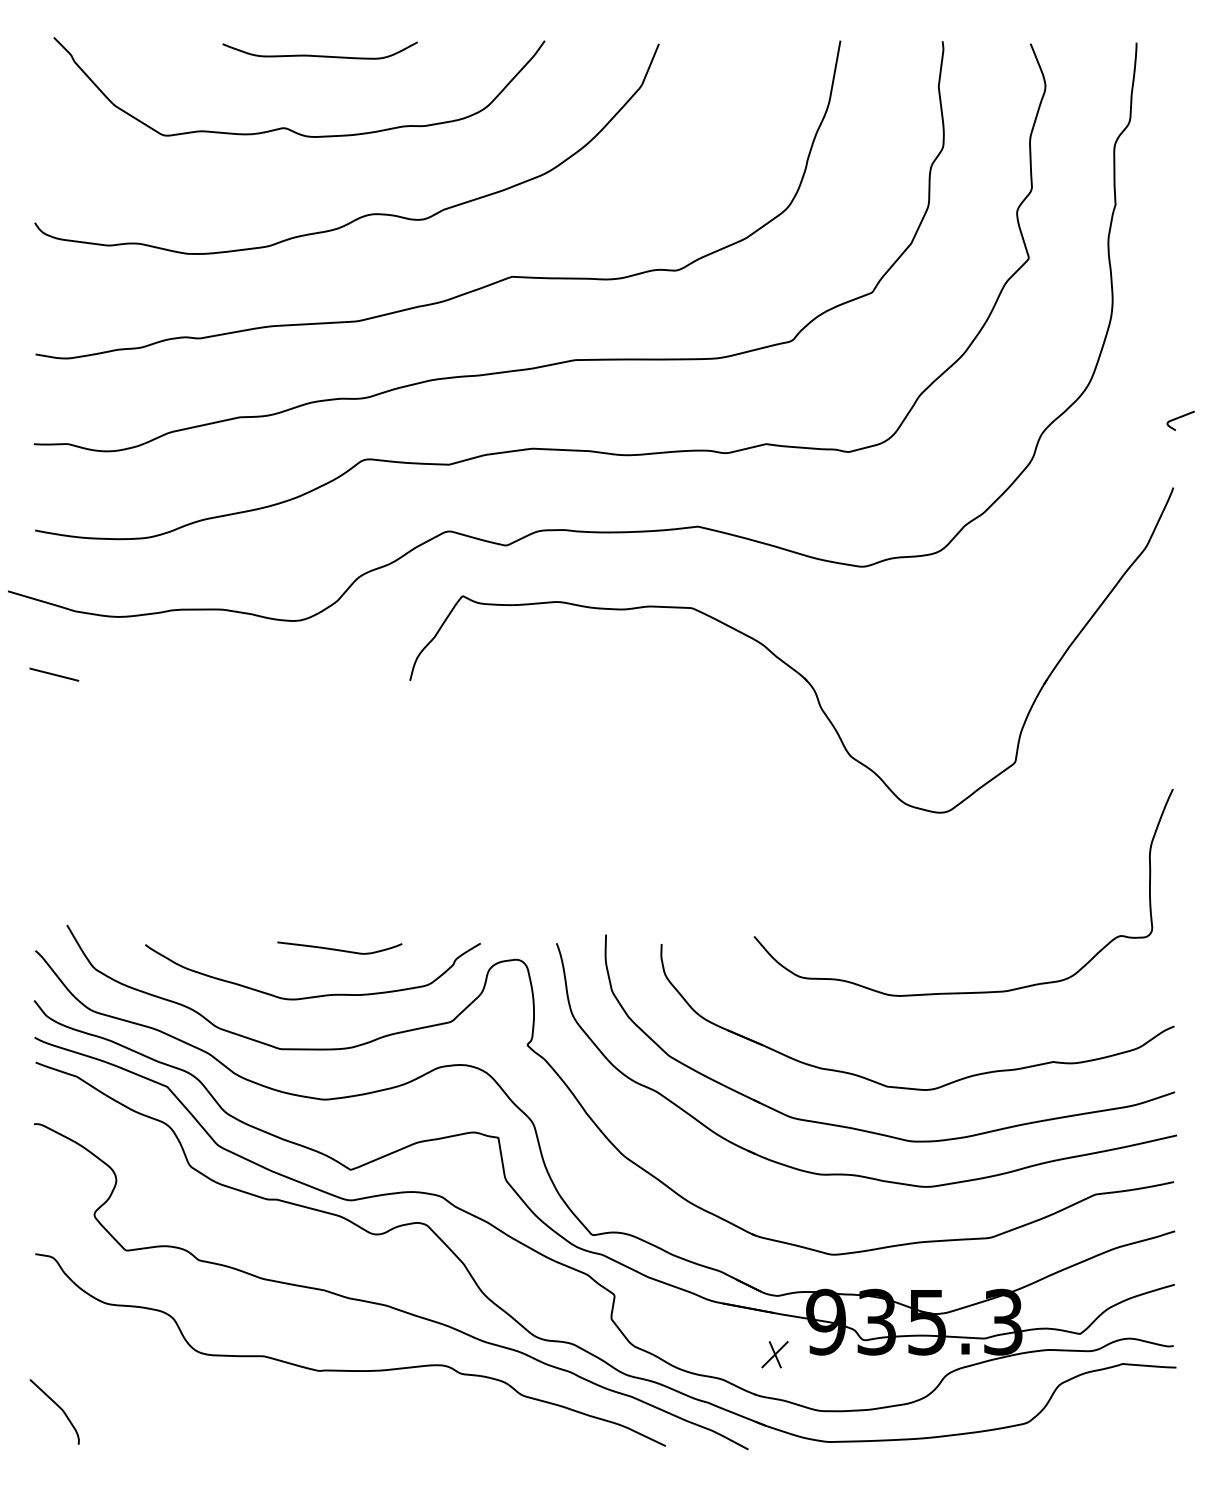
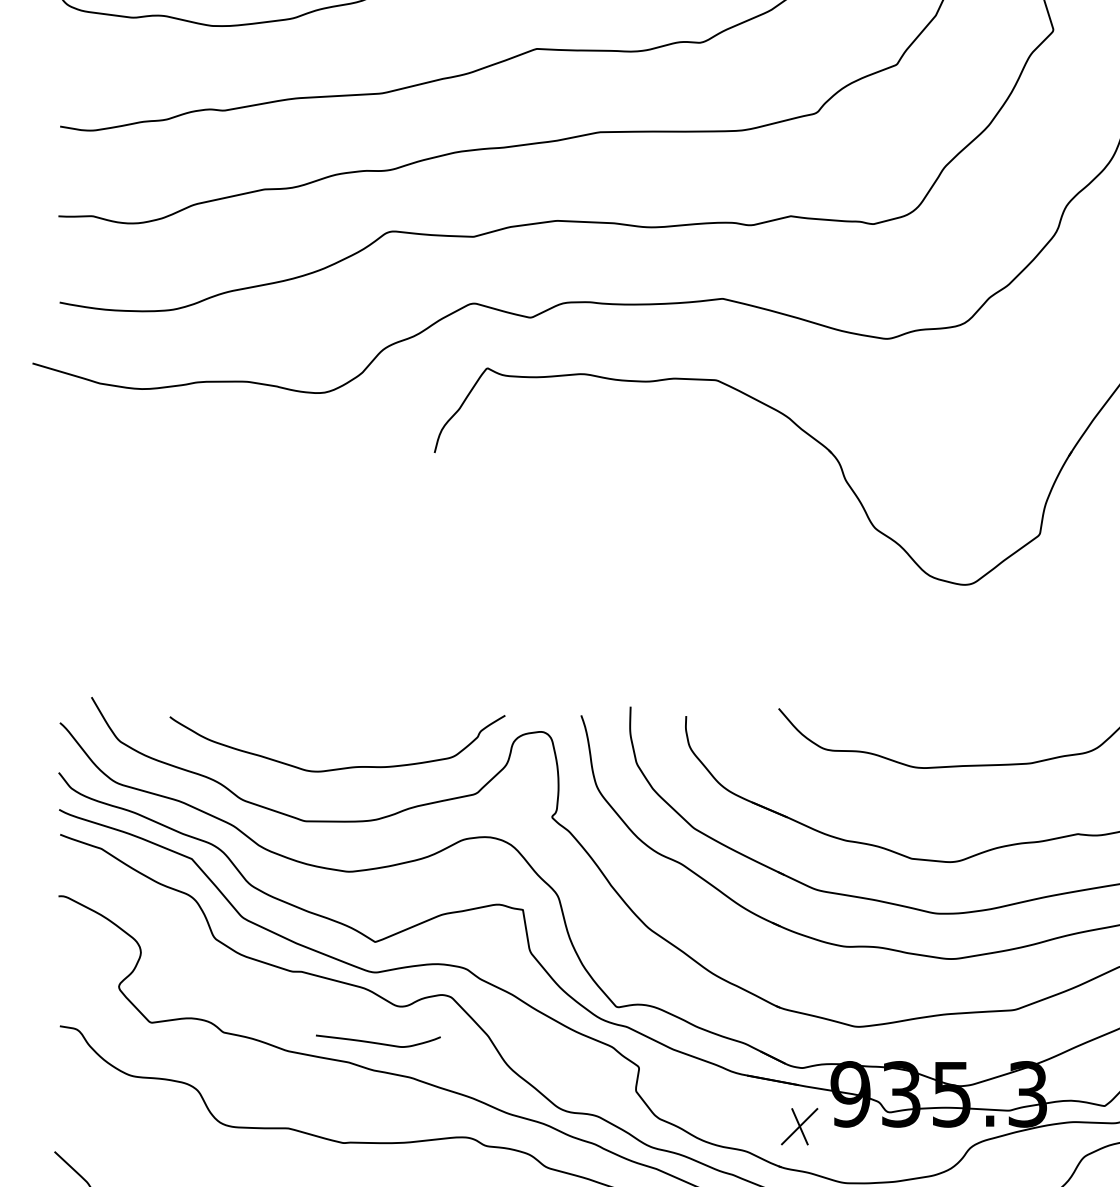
line: (54, 674) -> (79, 446), removed
curve: (339, 949) -> (378, 1042), moved
part: (774, 1354) -> (799, 1126), size x1.4

